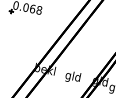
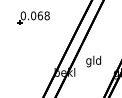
text: (72, 77) -> (93, 61), moved

